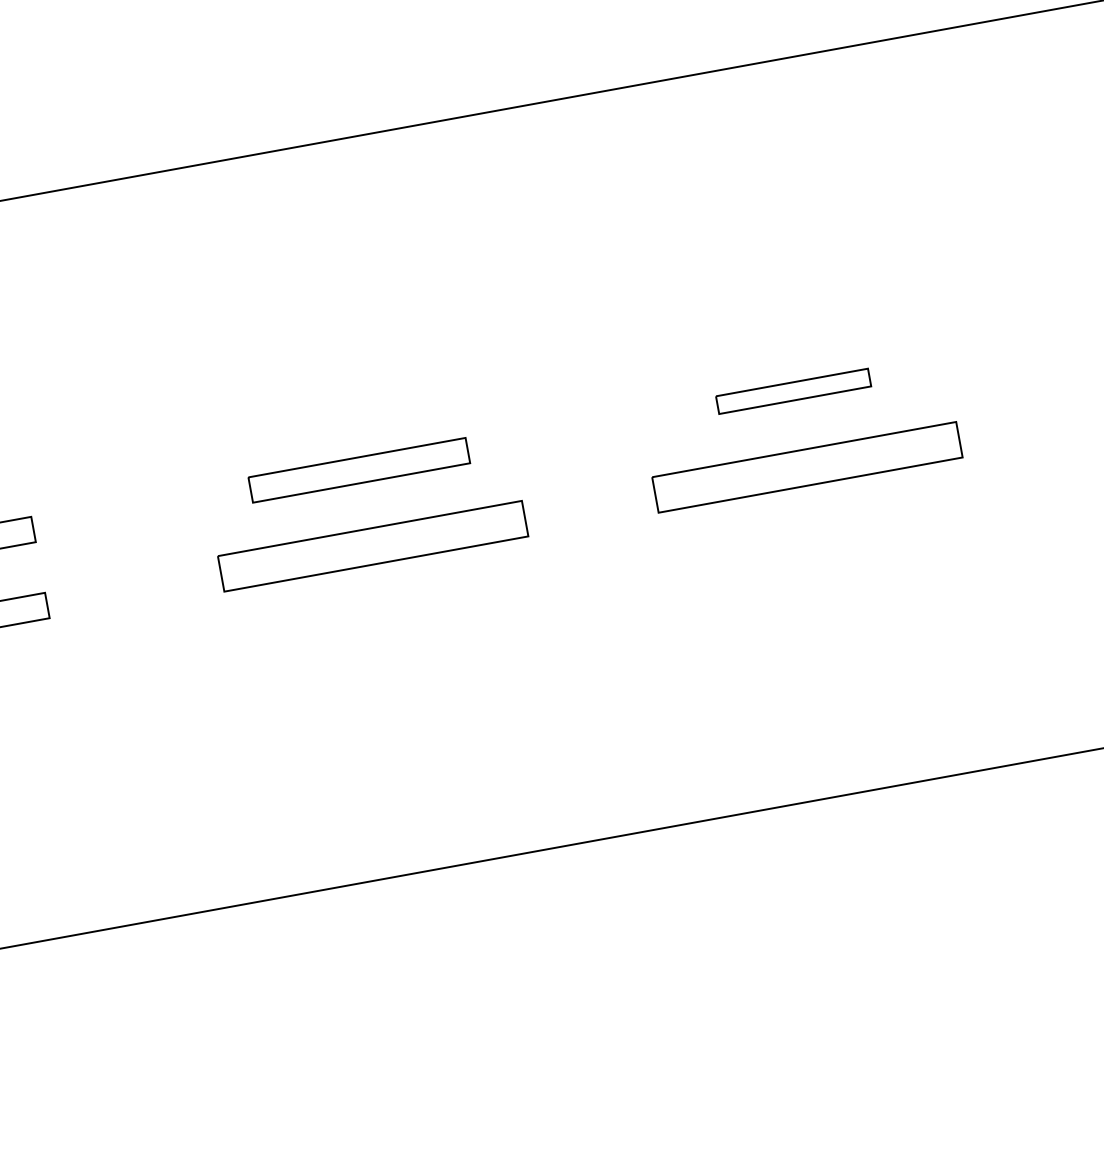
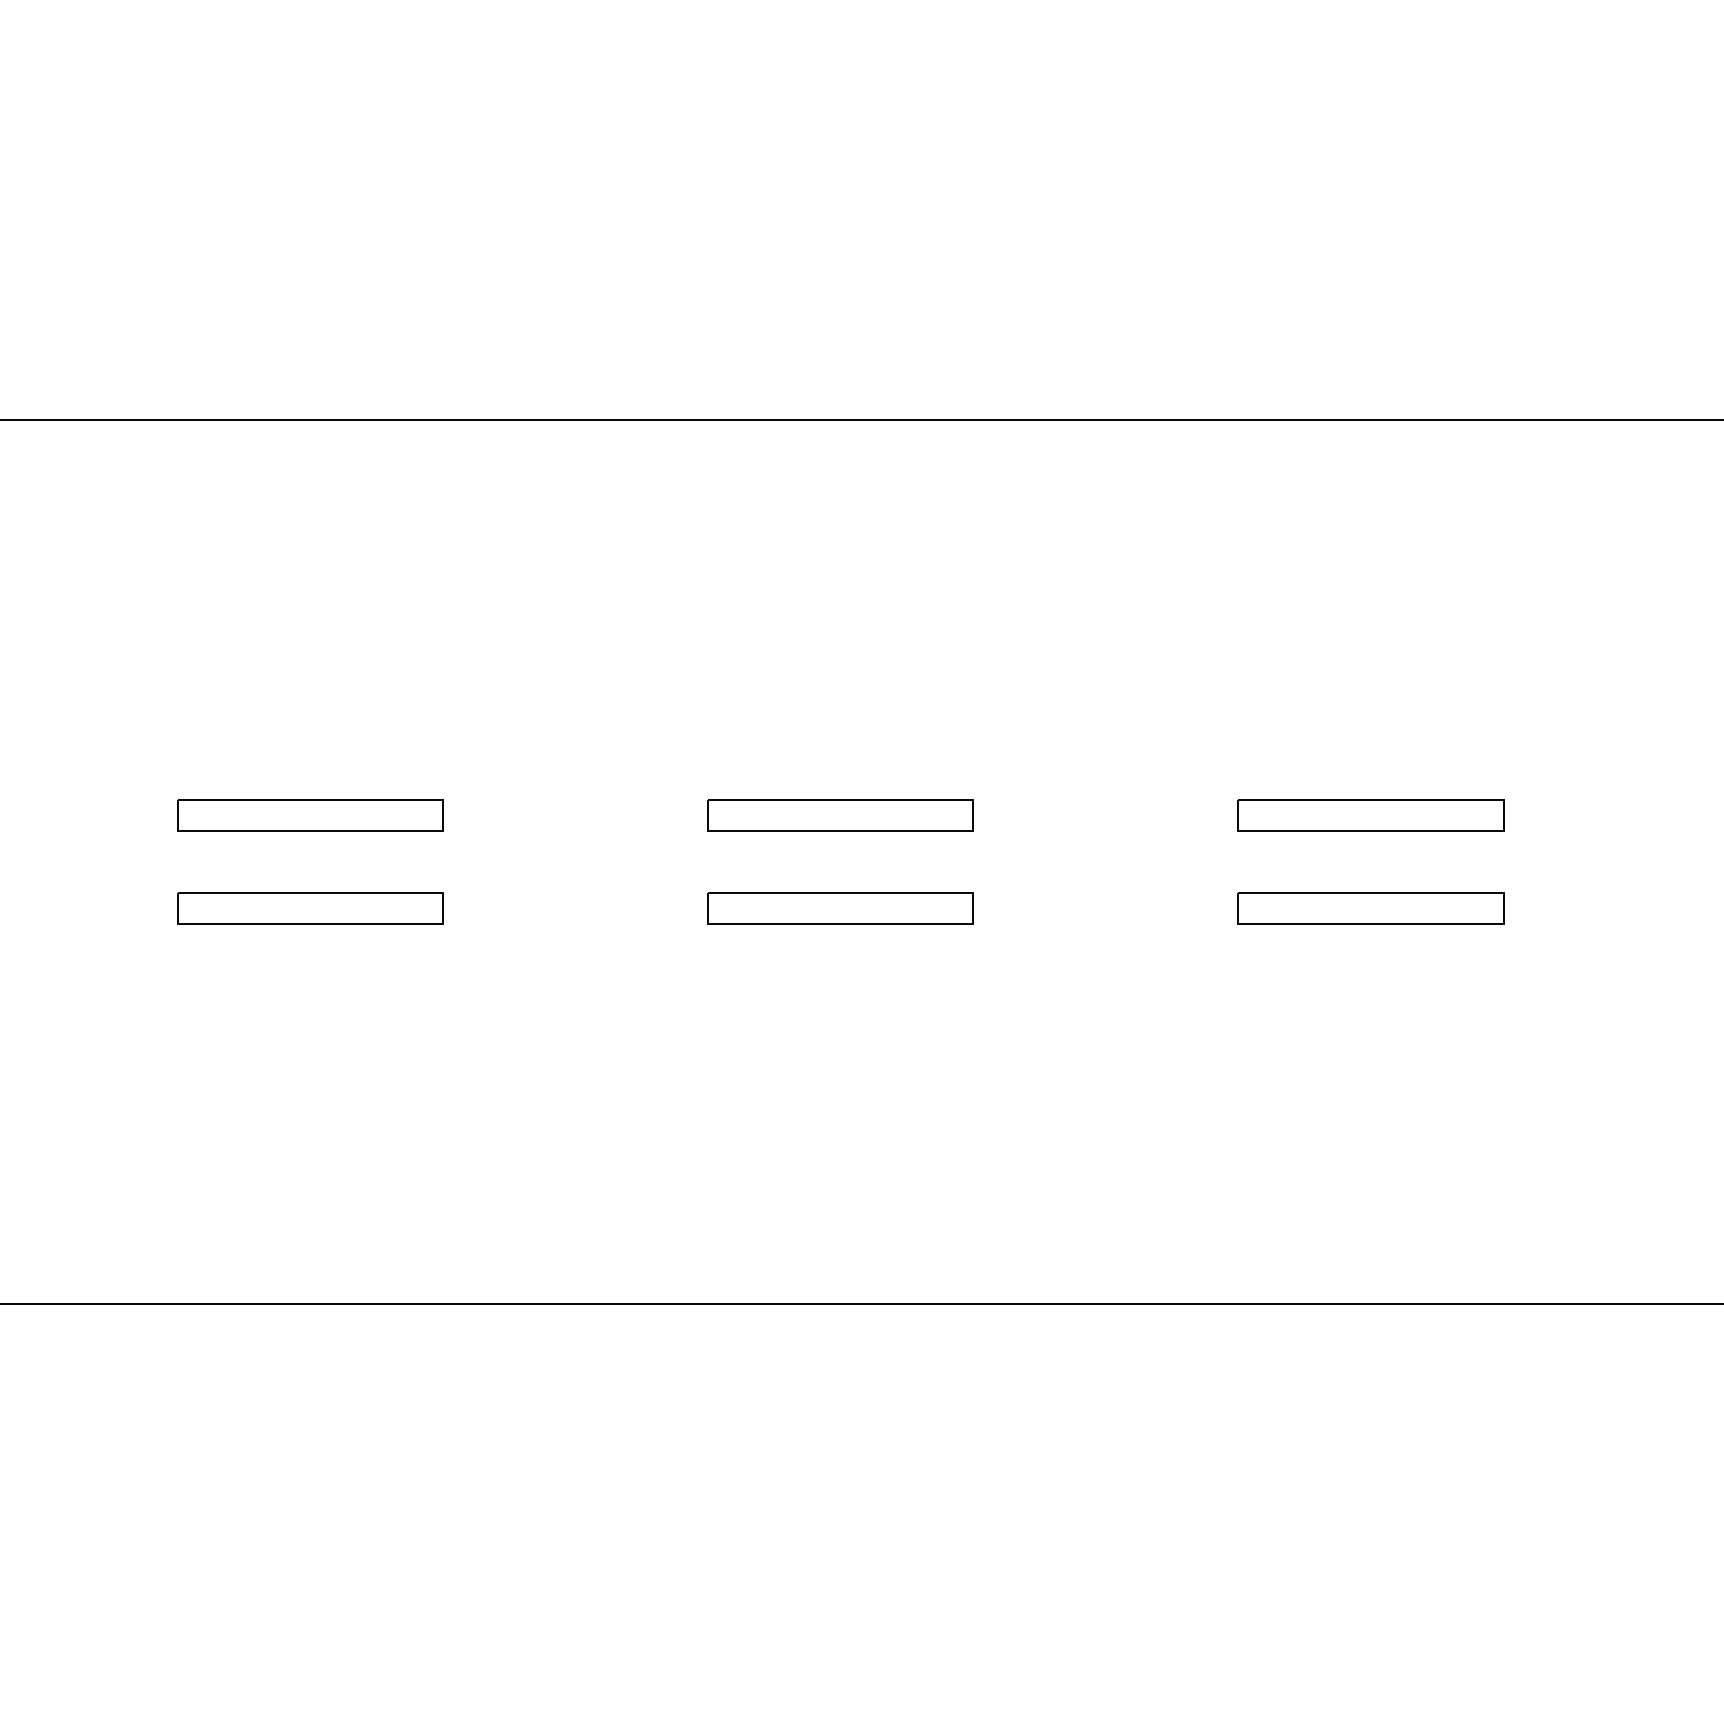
part: (793, 391) -> (1370, 815), size x1.43
part: (807, 467) -> (1370, 908), size x0.71
part: (373, 546) -> (840, 908), size x0.71

